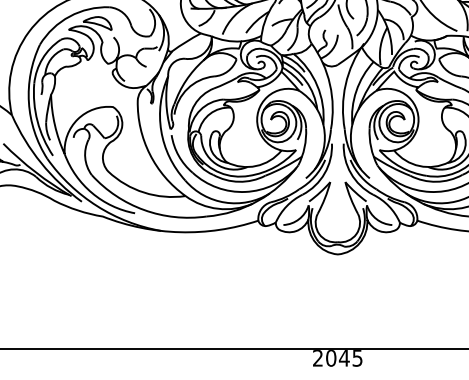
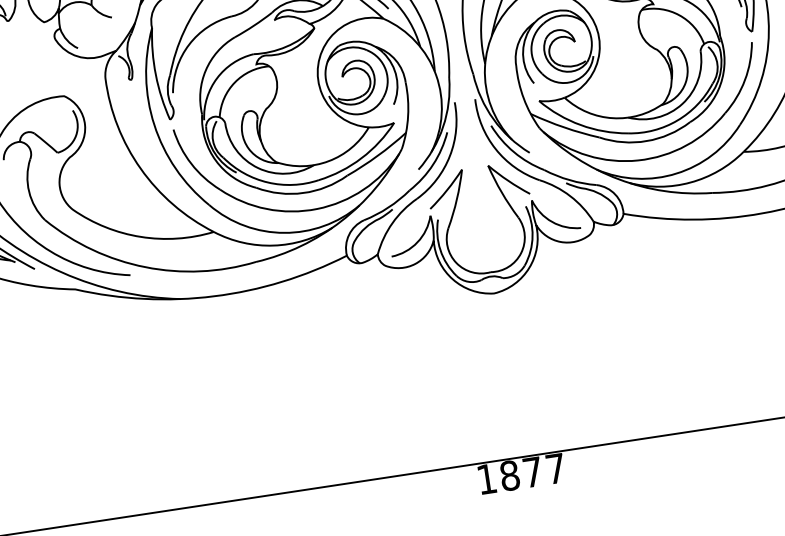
text: (337, 358) -> (520, 474), 2045 -> 1877

